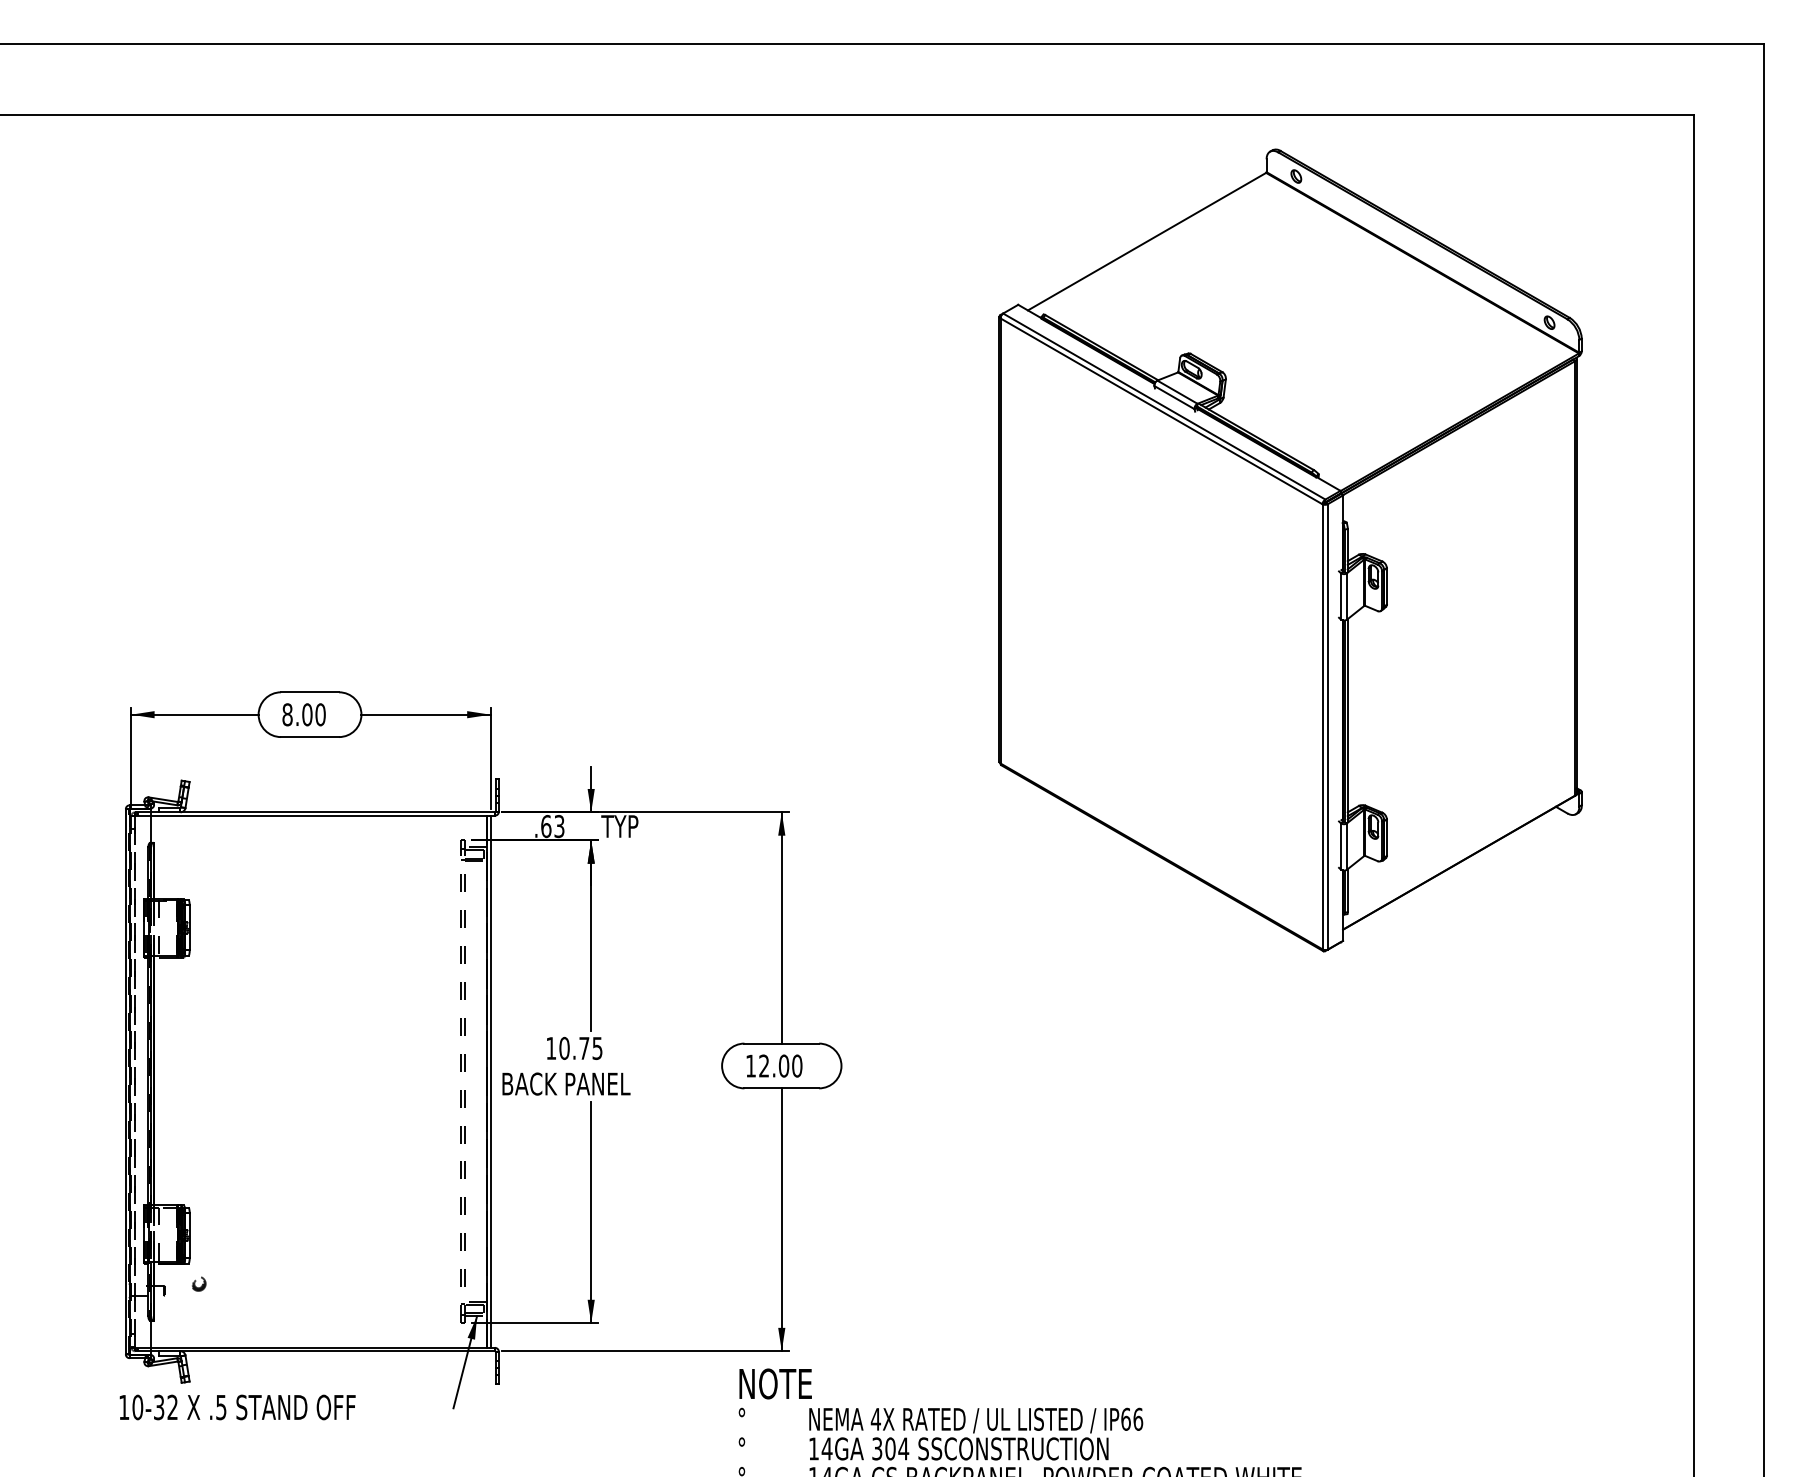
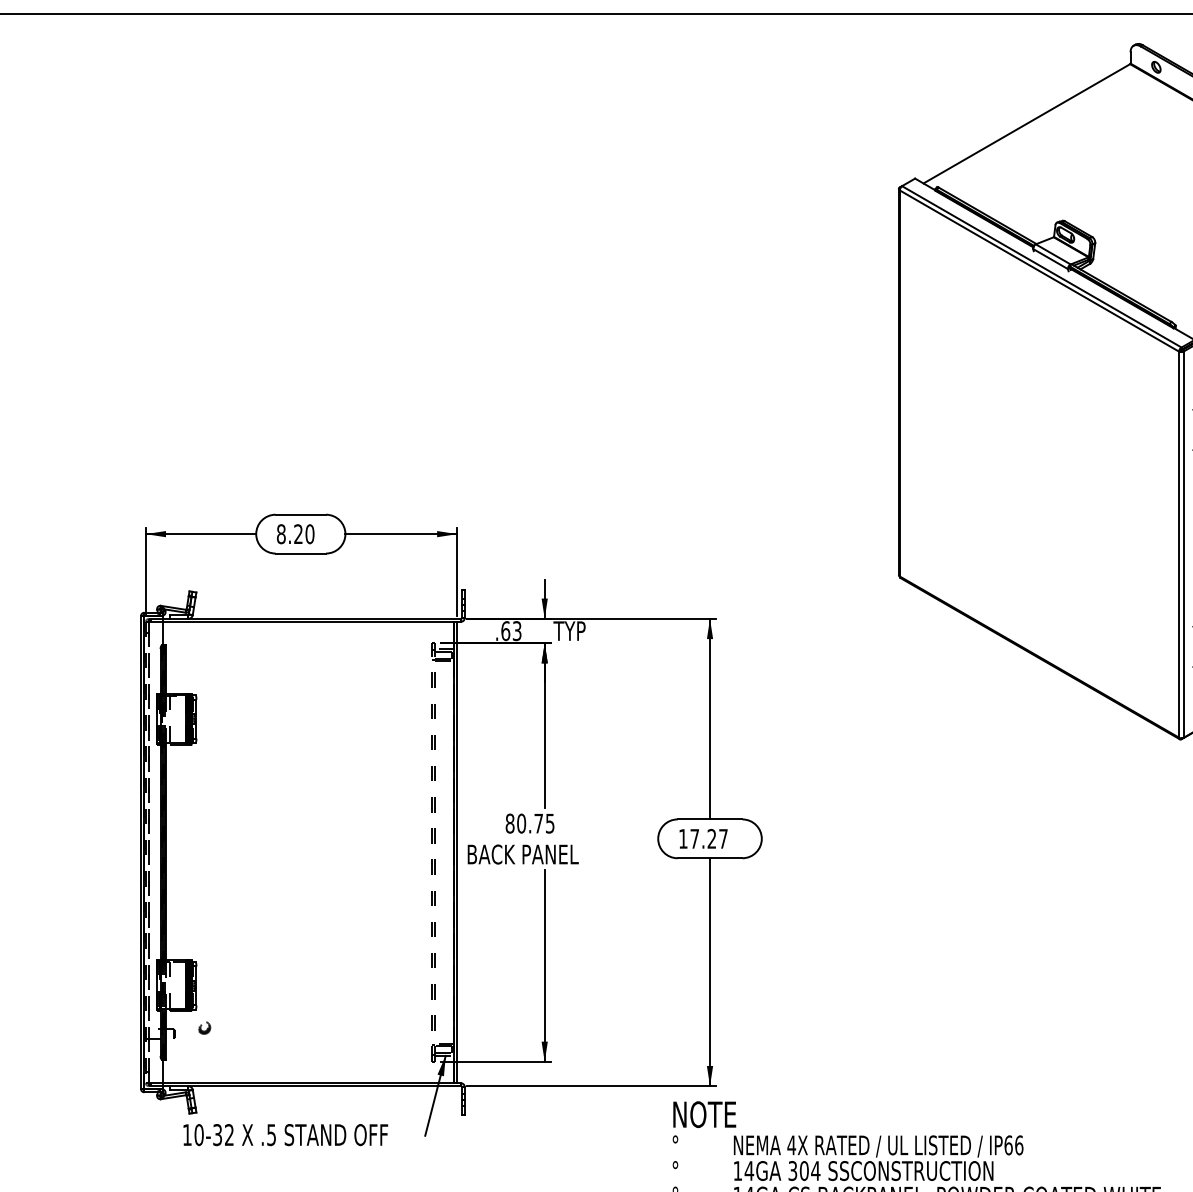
text: (307, 714) -> (298, 533), 8.00 -> 8.20
text: (551, 1048) -> (510, 823), 10.75 -> 80.75
text: (780, 1065) -> (708, 838), 12.00 -> 17.27
text: (237, 1407) -> (285, 1135), moved

